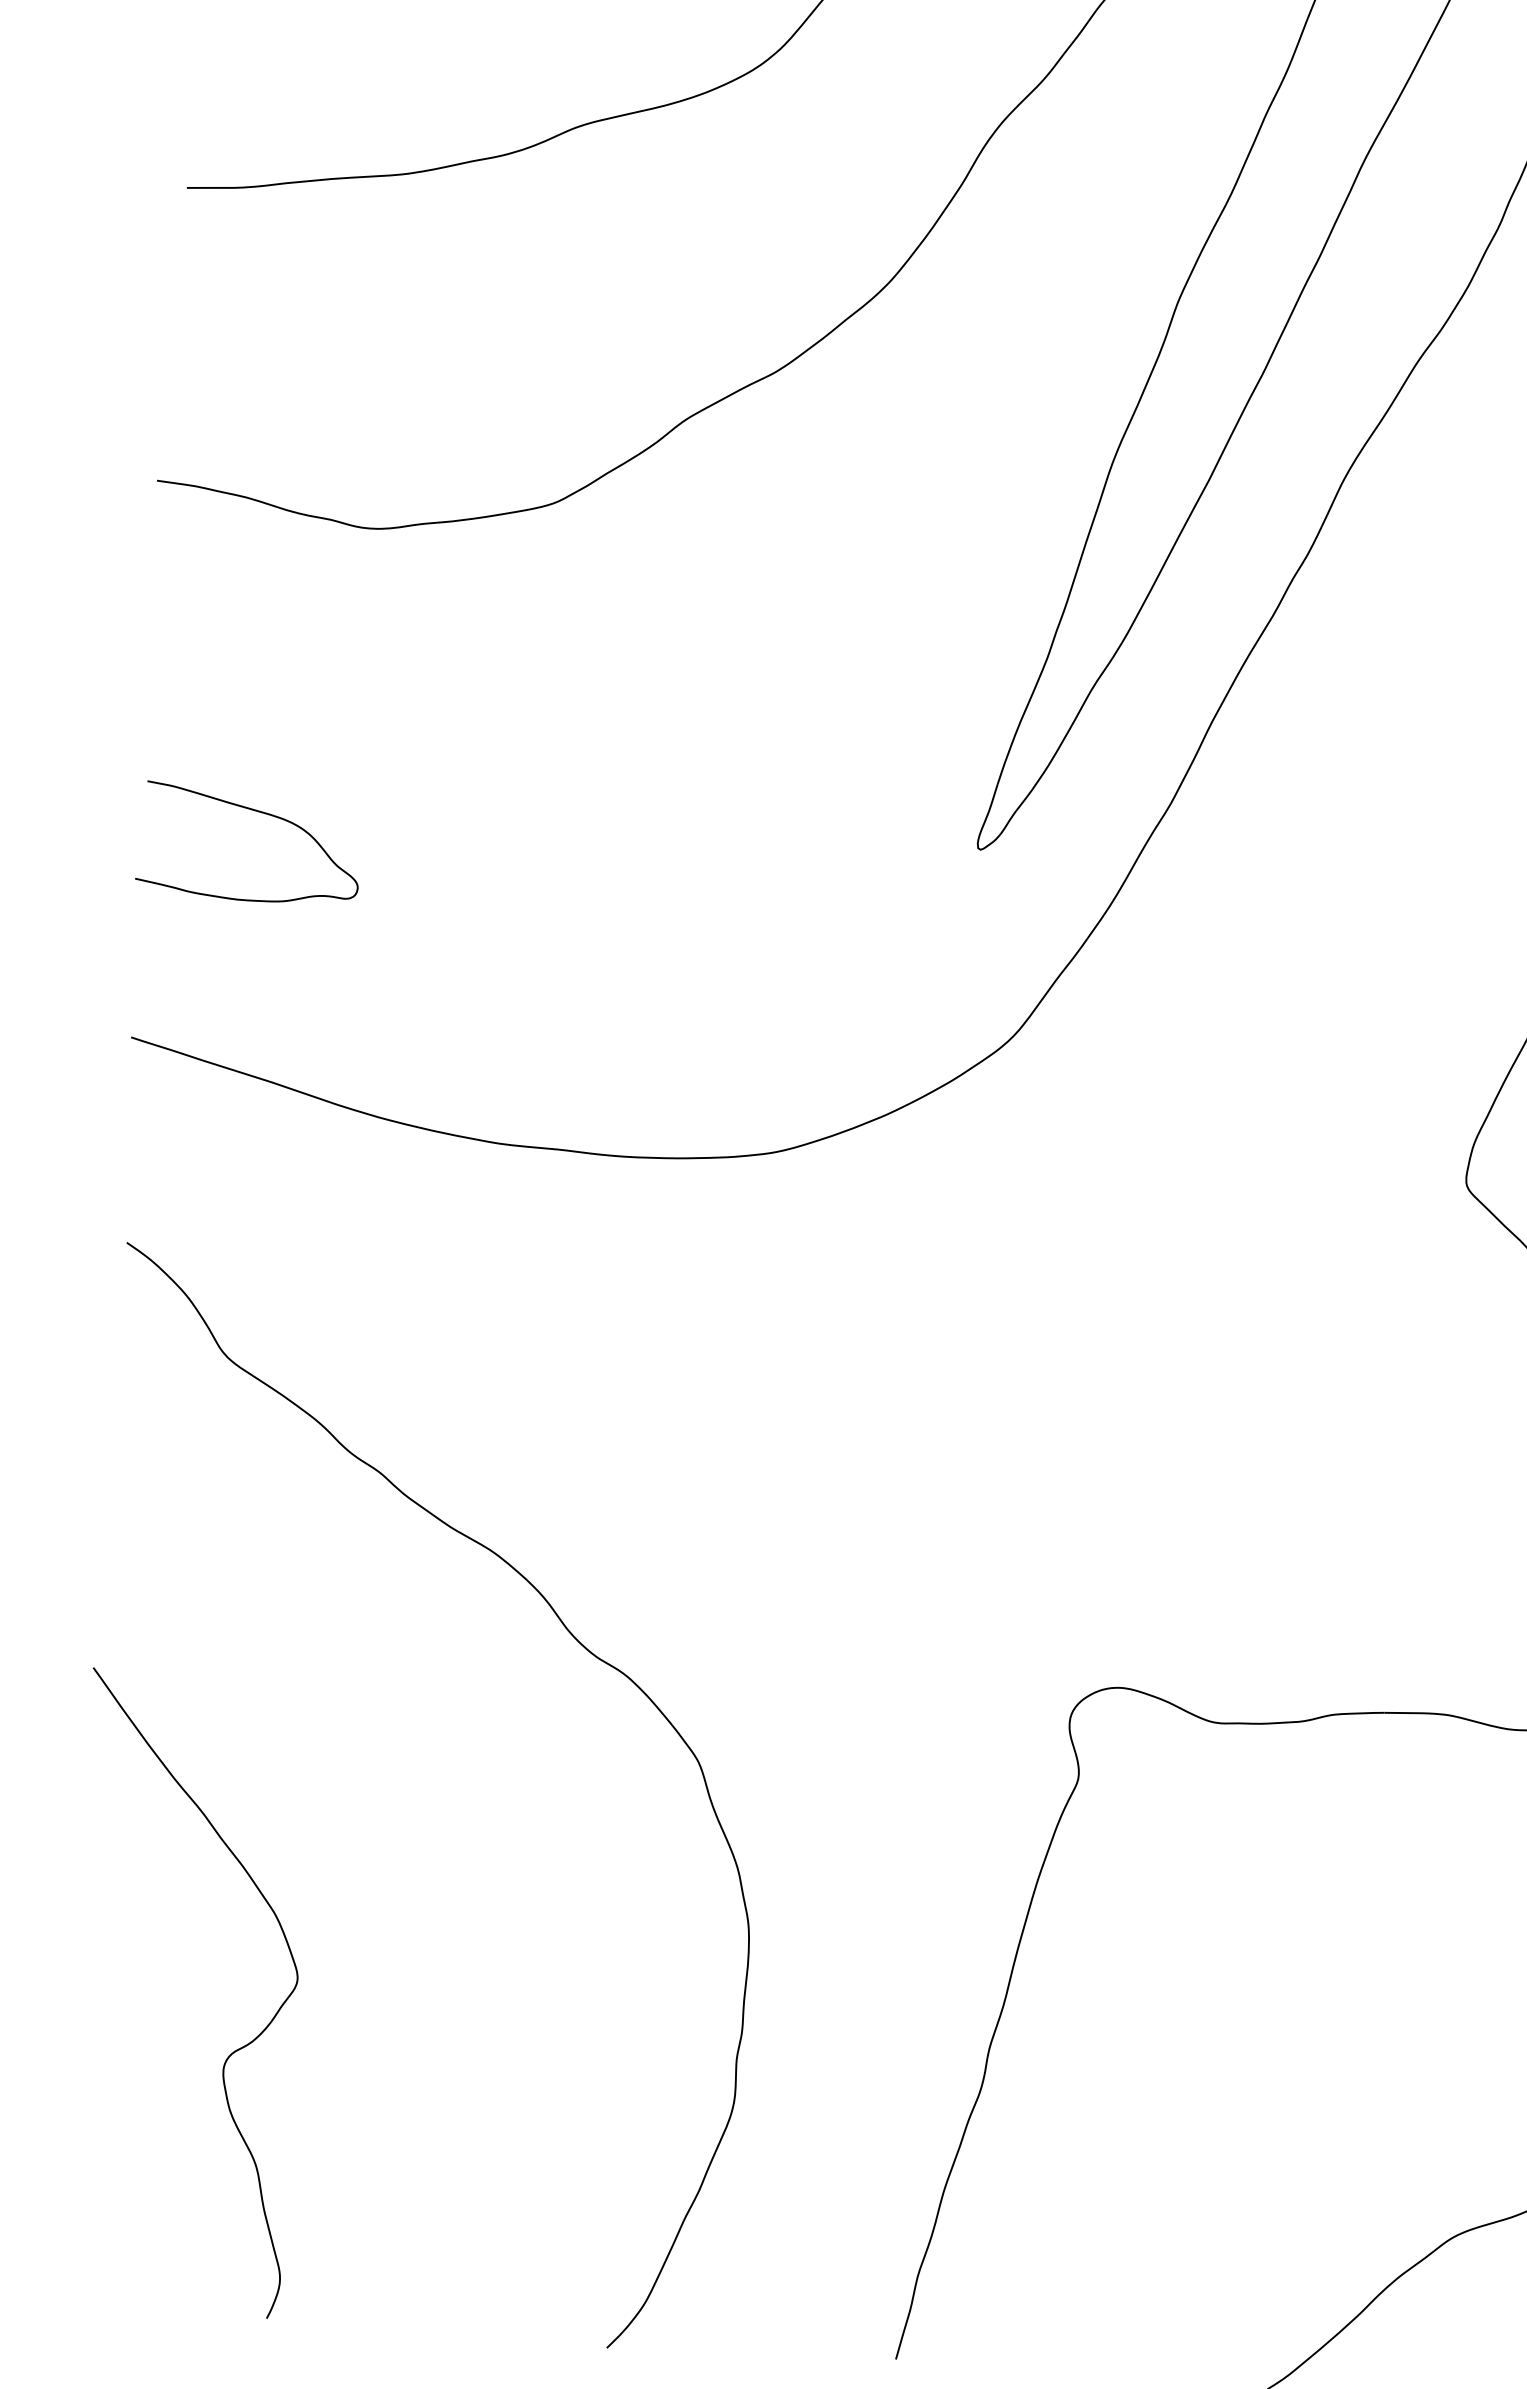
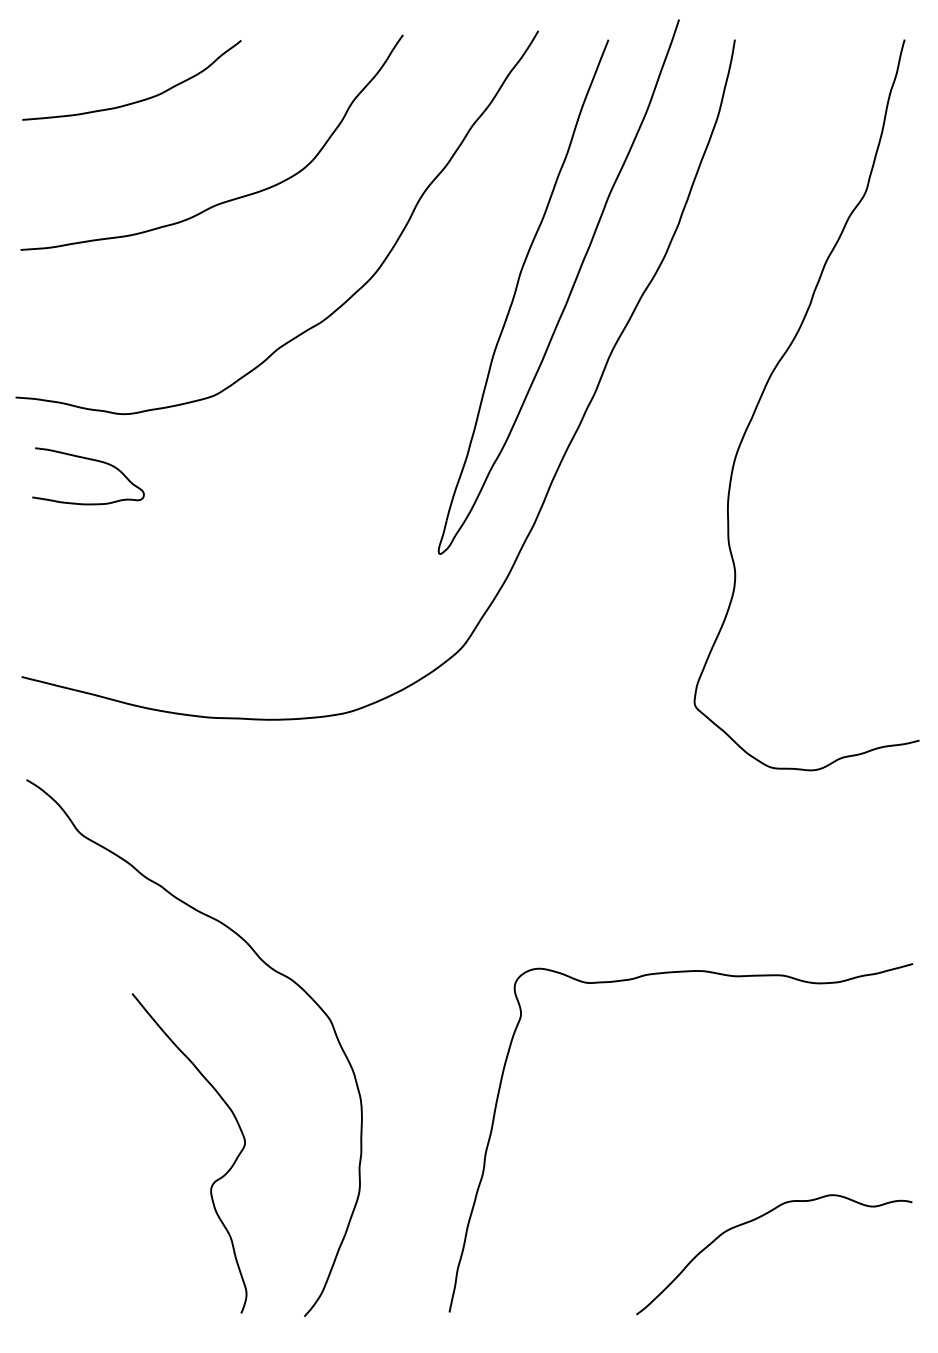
curve: (256, 813) -> (90, 460), moved
curve: (235, 2048) -> (216, 1179), moved

